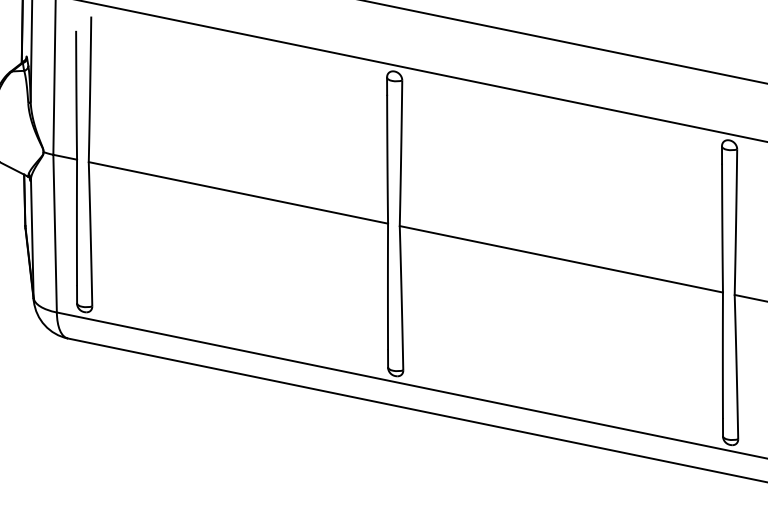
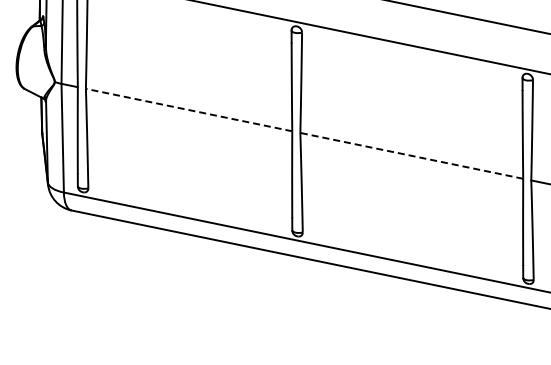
line: (237, 192) -> (188, 109), solid -> dashed
line: (560, 258) -> (411, 155), solid -> dashed

